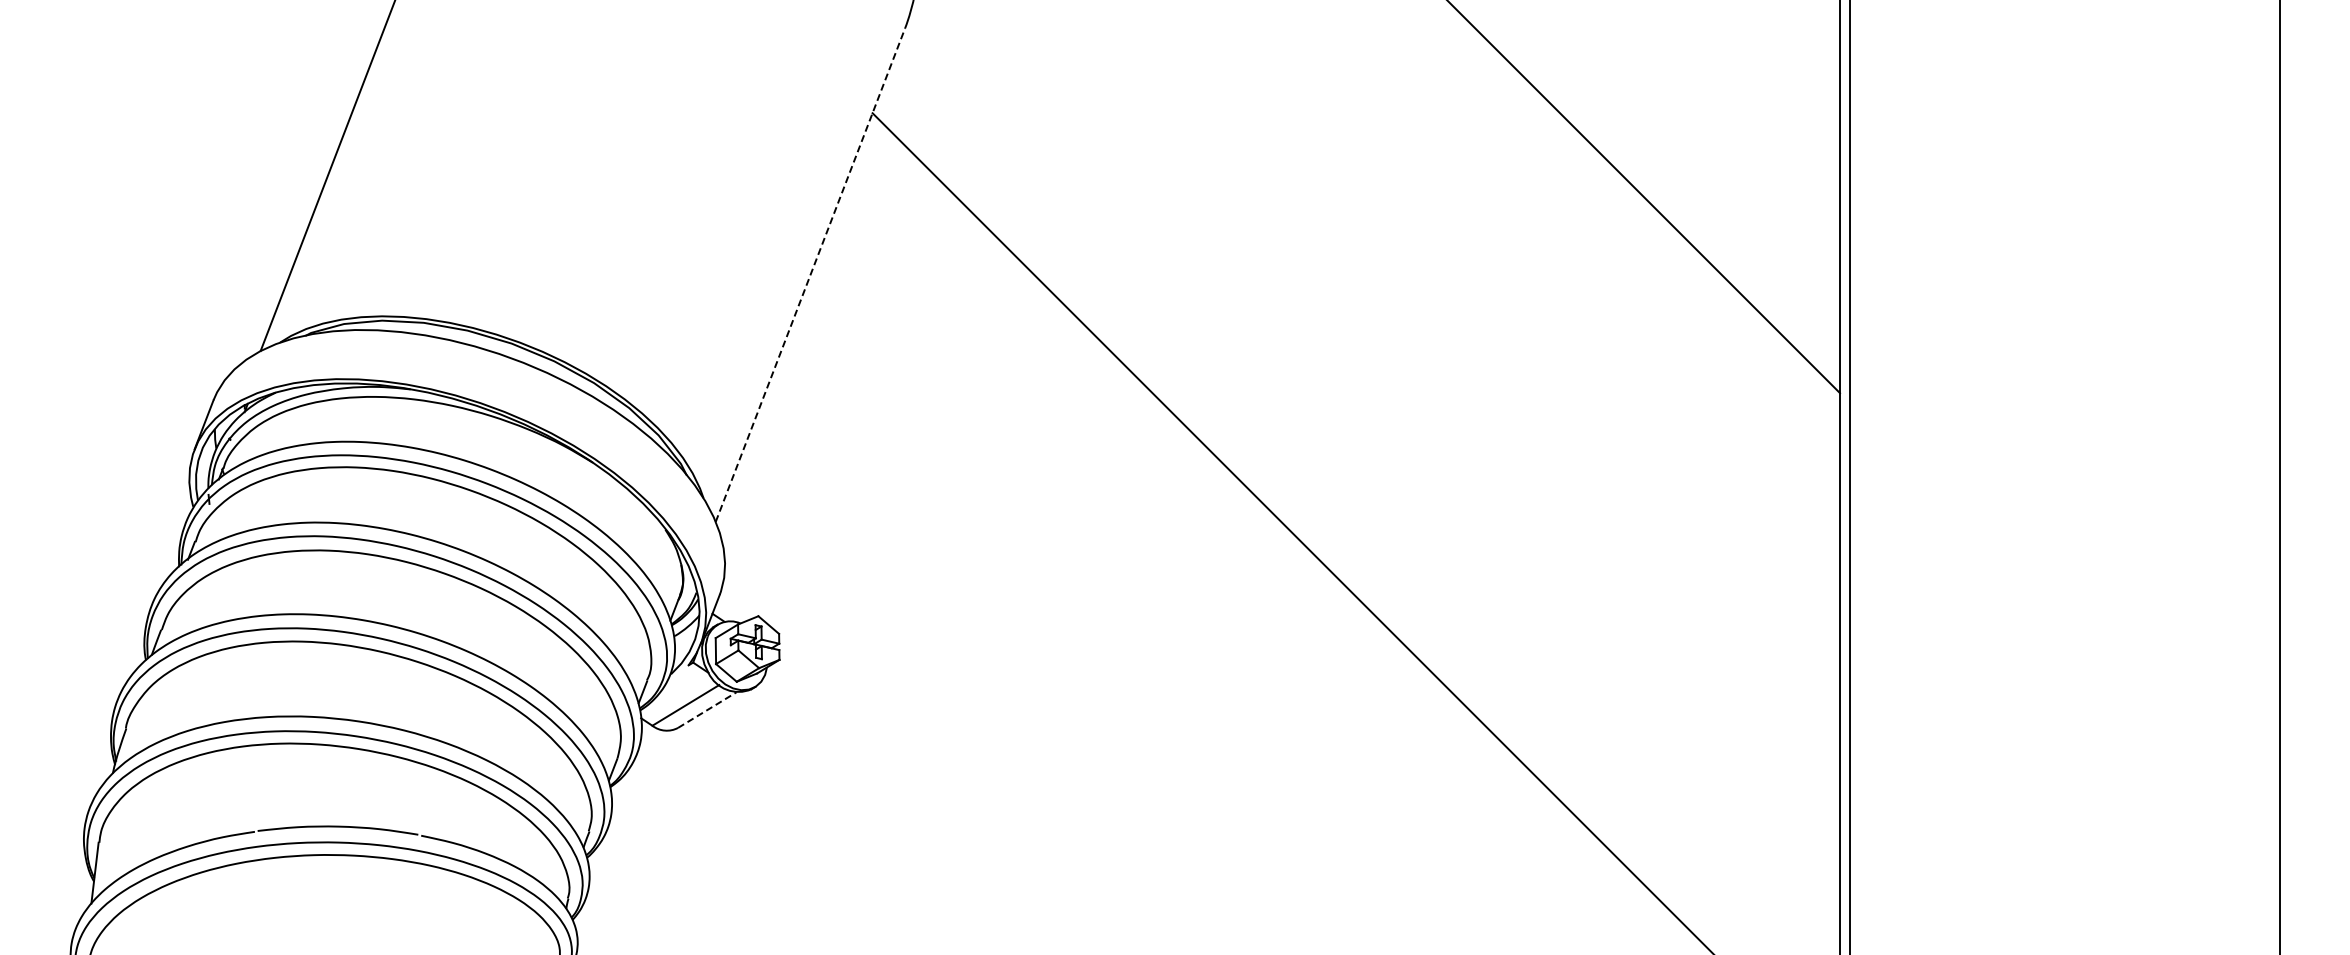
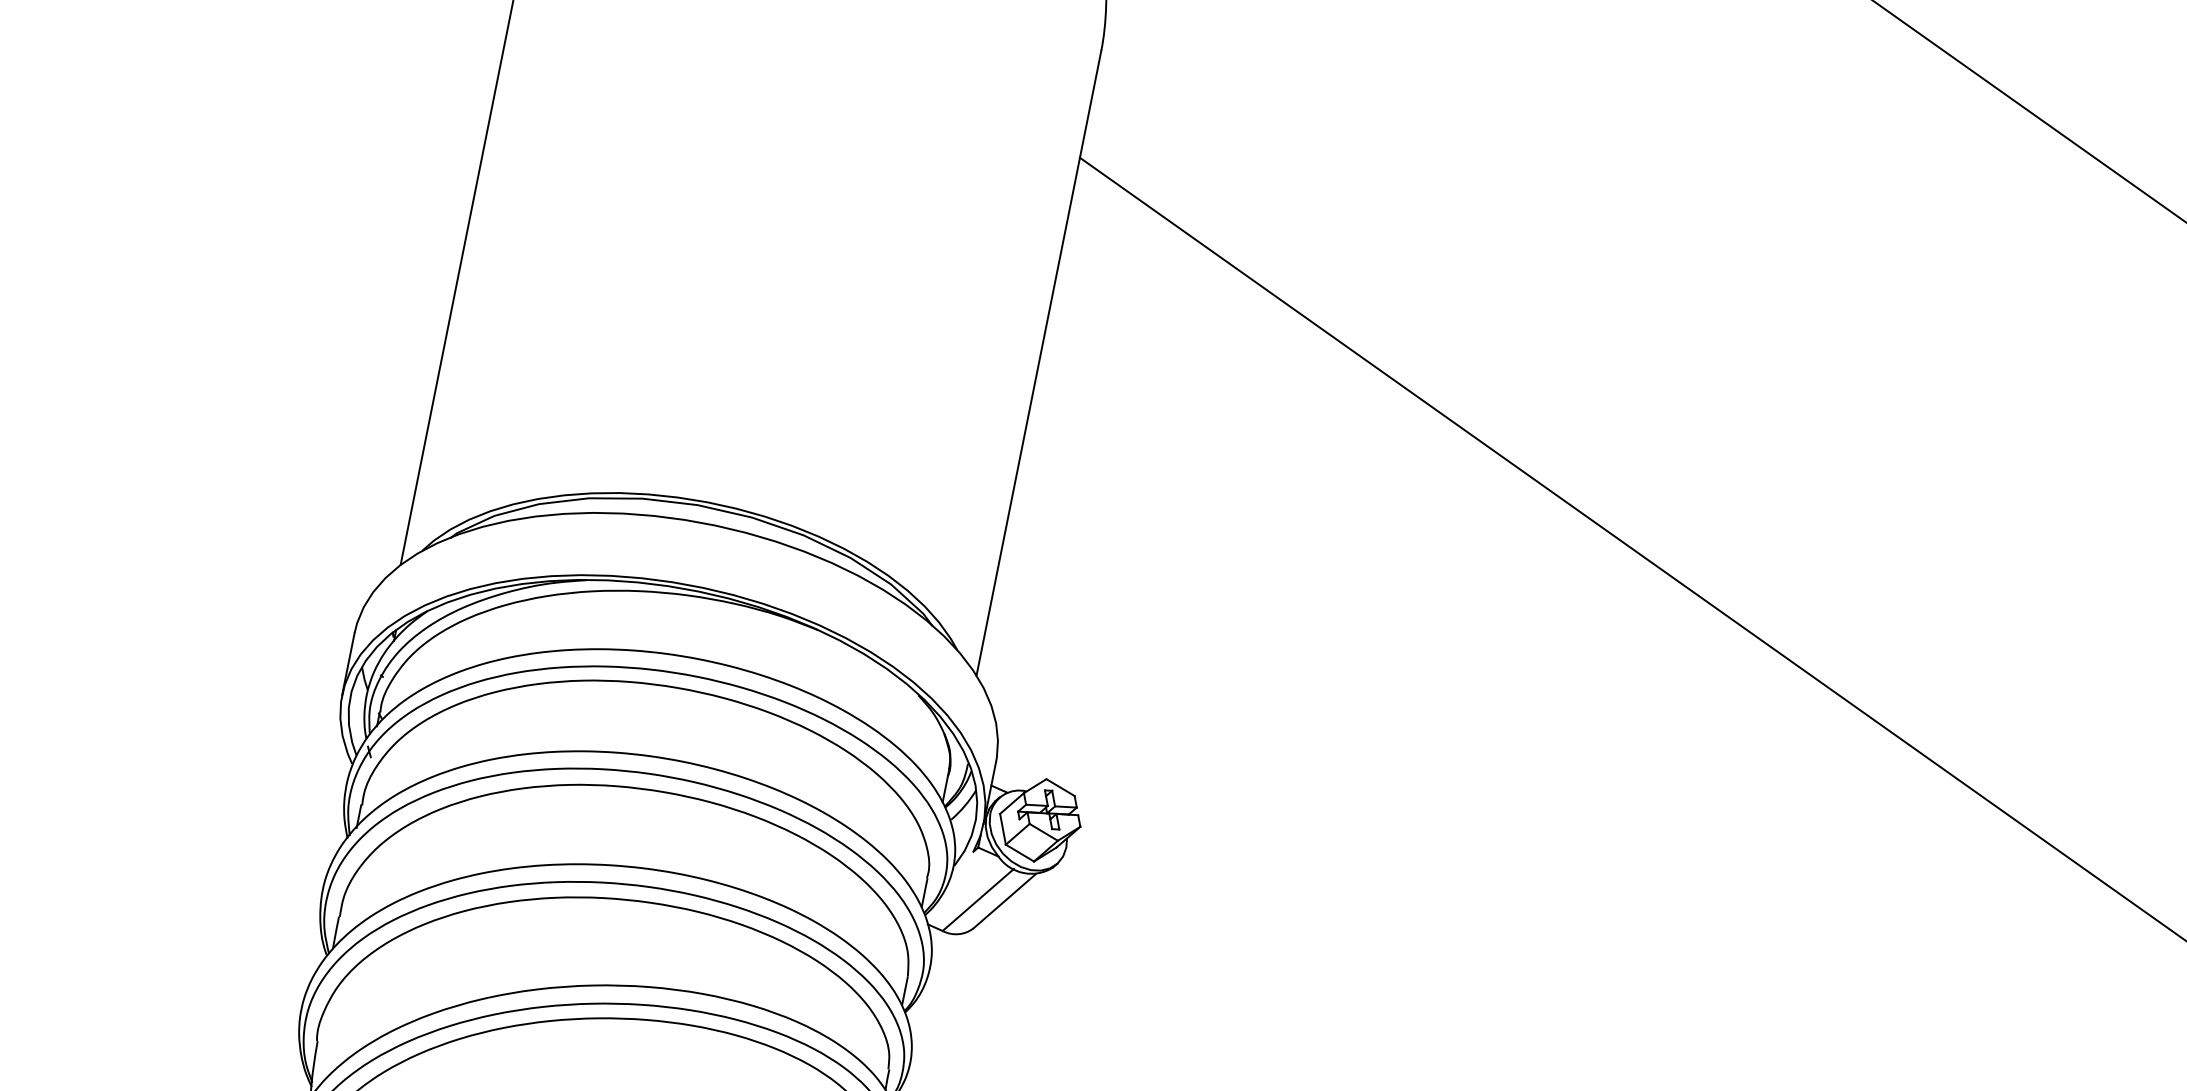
line: (810, 274) -> (1038, 362), dashed -> solid
line: (707, 709) -> (1004, 900), dashed -> solid

